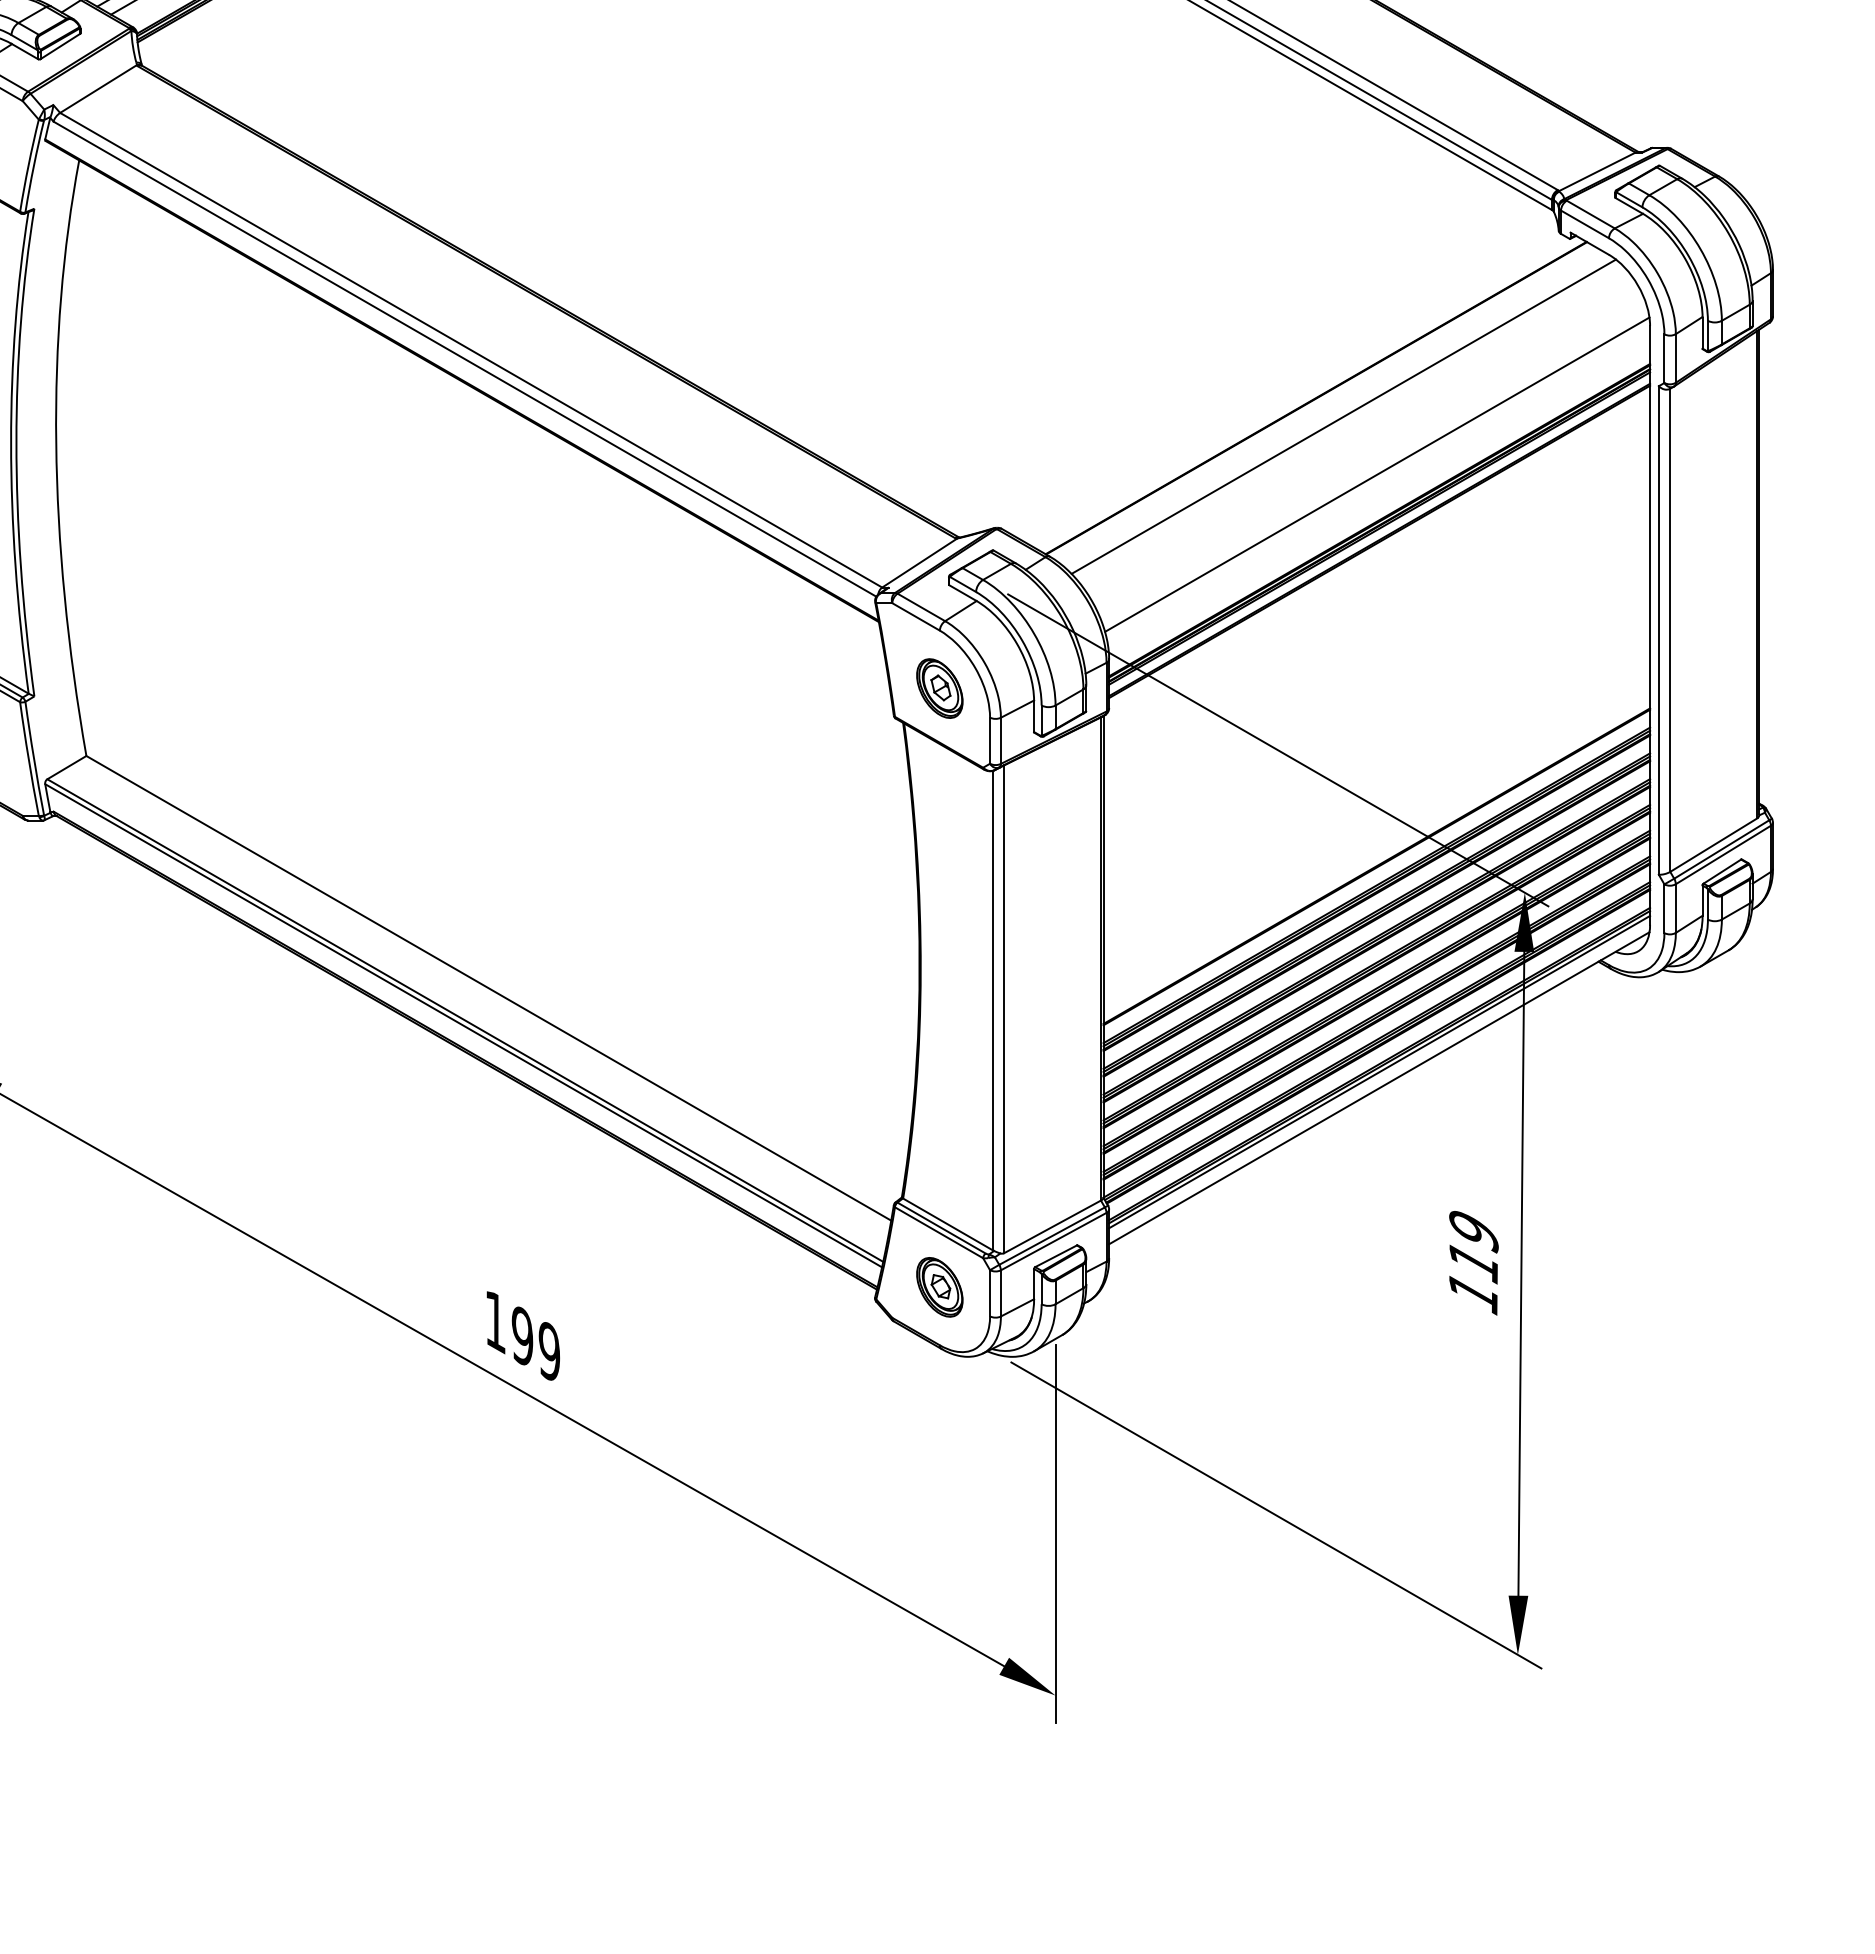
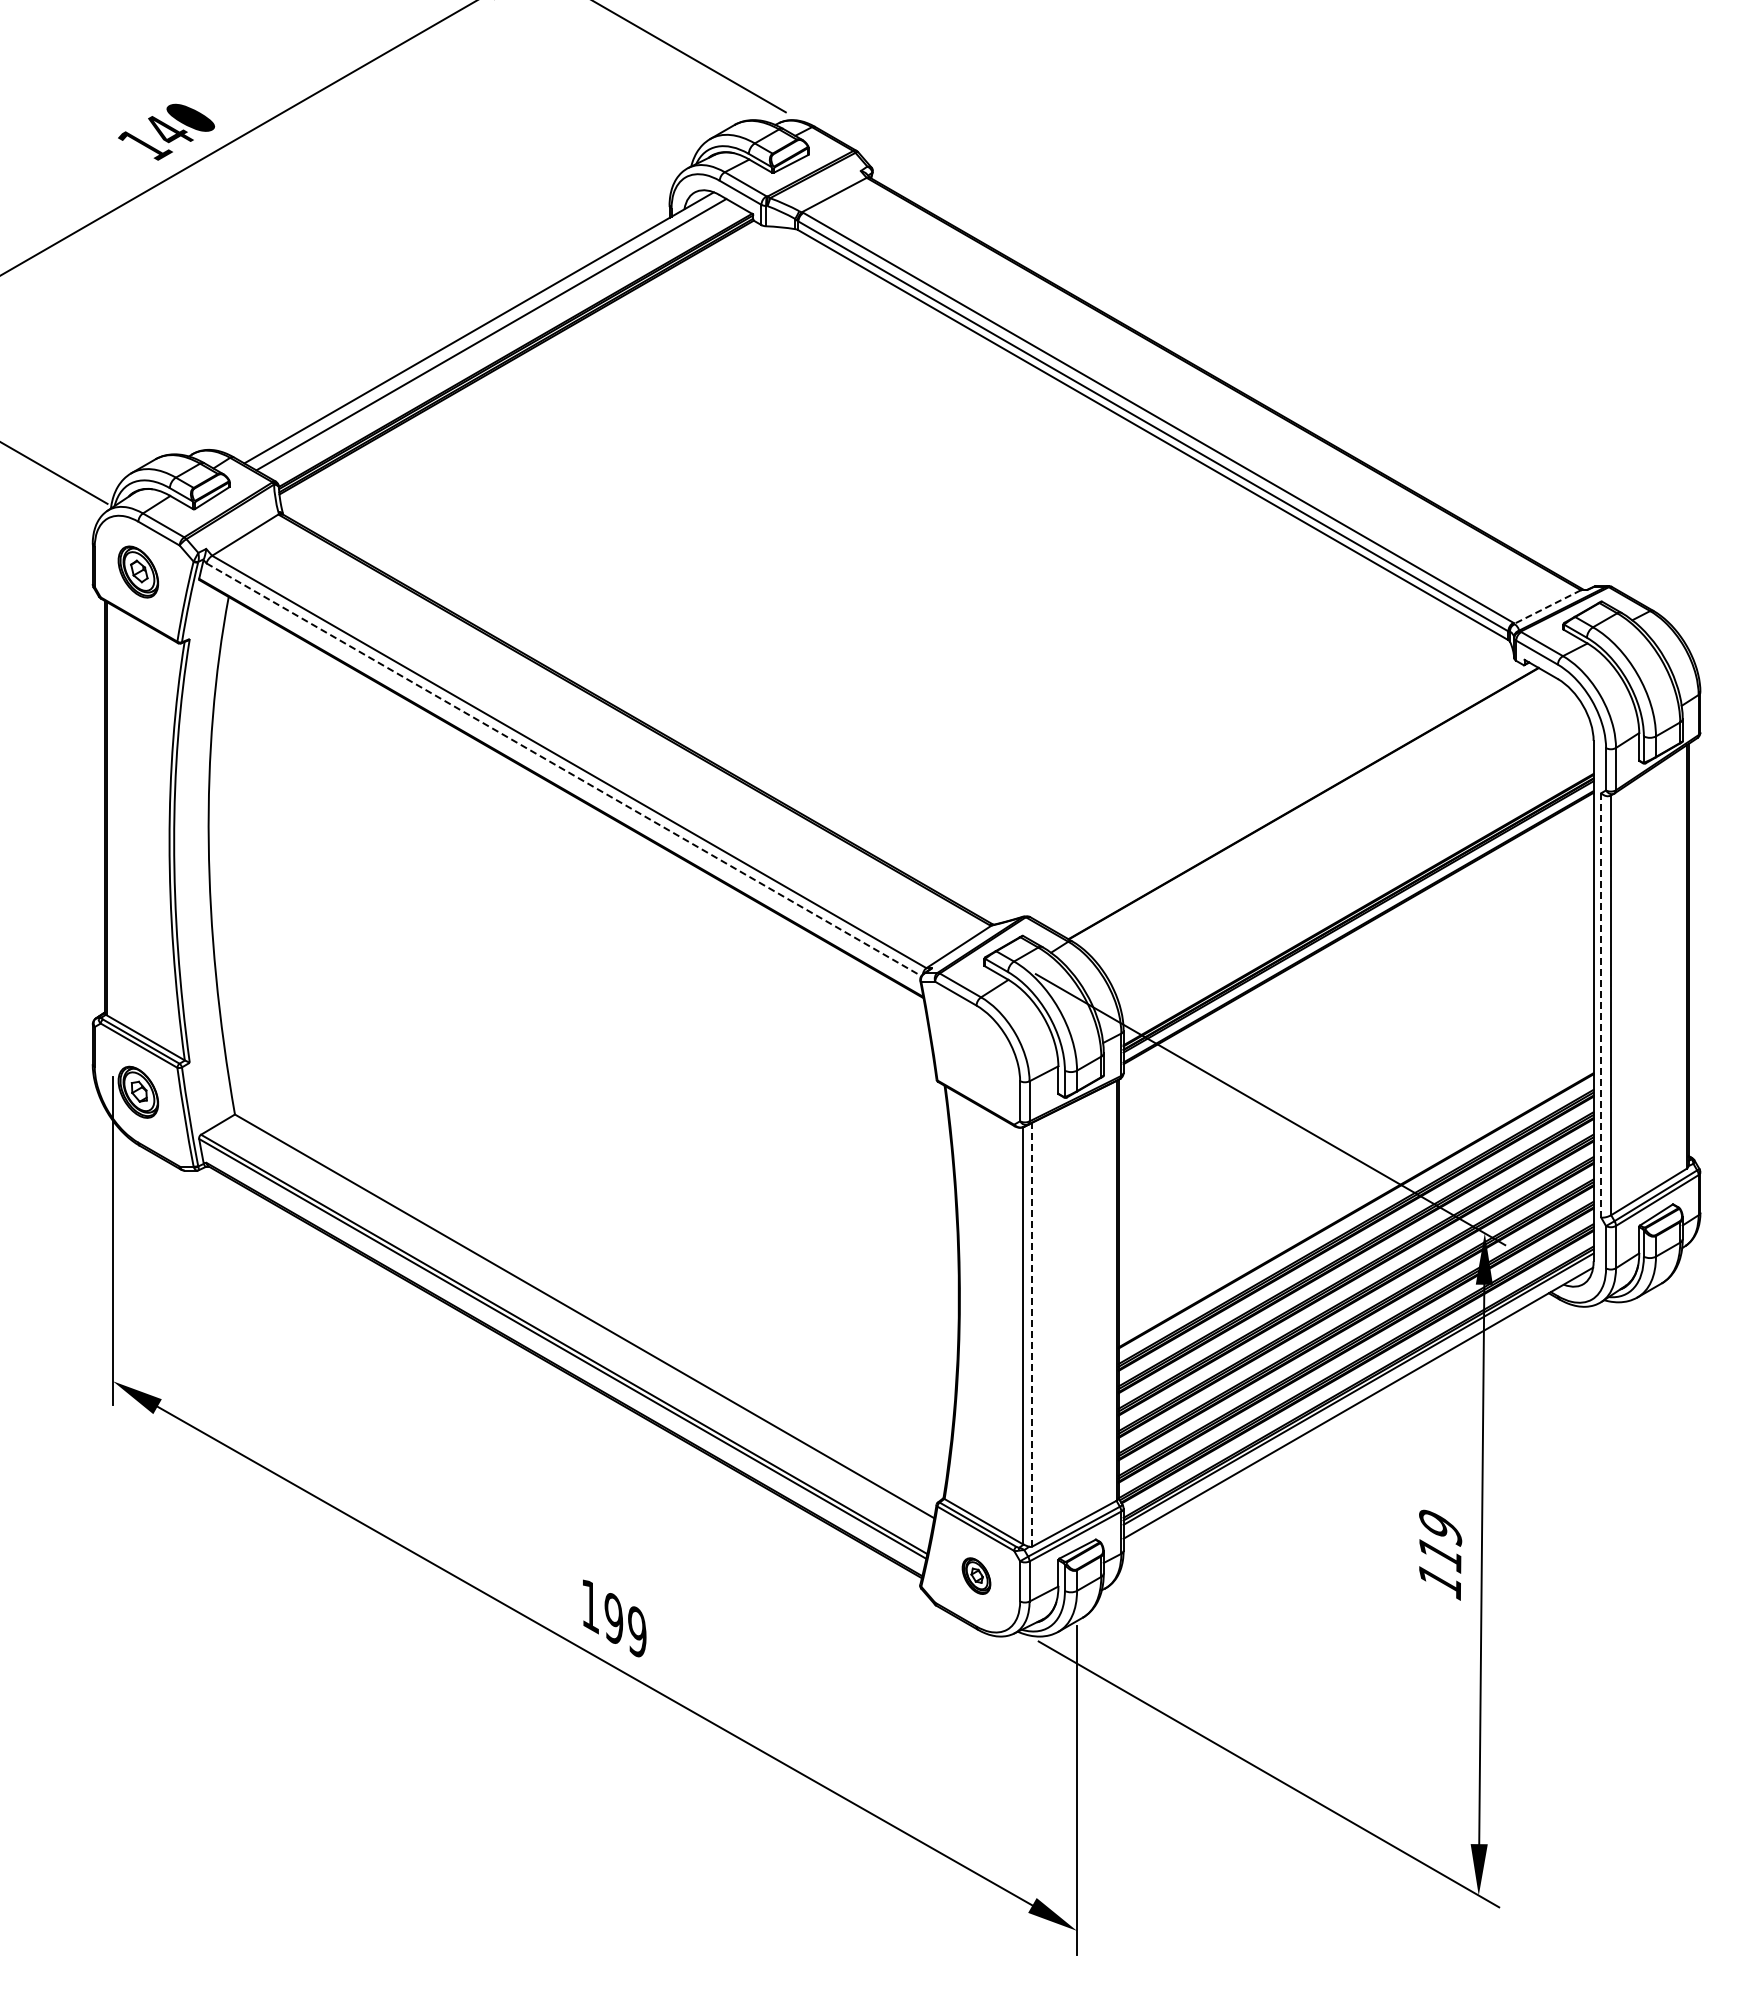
line: (1597, 172) -> (1547, 607), solid -> dashed
line: (464, 358) -> (563, 769), solid -> dashed
line: (1343, 416) -> (1327, 819), removed
line: (1377, 473) -> (1356, 869), removed
line: (1659, 629) -> (1601, 1004), solid -> dashed
part: (939, 688) -> (976, 1055), removed
line: (1004, 1009) -> (1032, 1334), solid -> dashed
part: (939, 1286) -> (976, 1575), size x0.7

